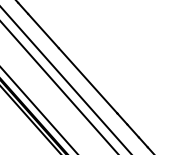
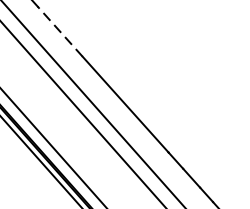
line: (43, 31) -> (60, 32), solid -> dashed

